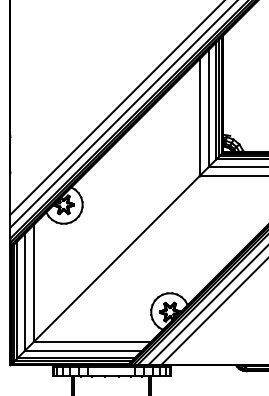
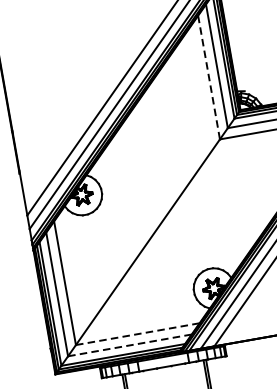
line: (199, 117) -> (208, 77), solid -> dashed
line: (92, 341) -> (137, 334), solid -> dashed
line: (83, 350) -> (129, 345), solid -> dashed

